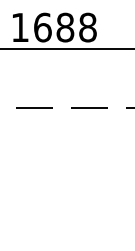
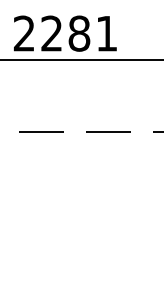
text: (53, 27) -> (65, 33), 1688 -> 2281

